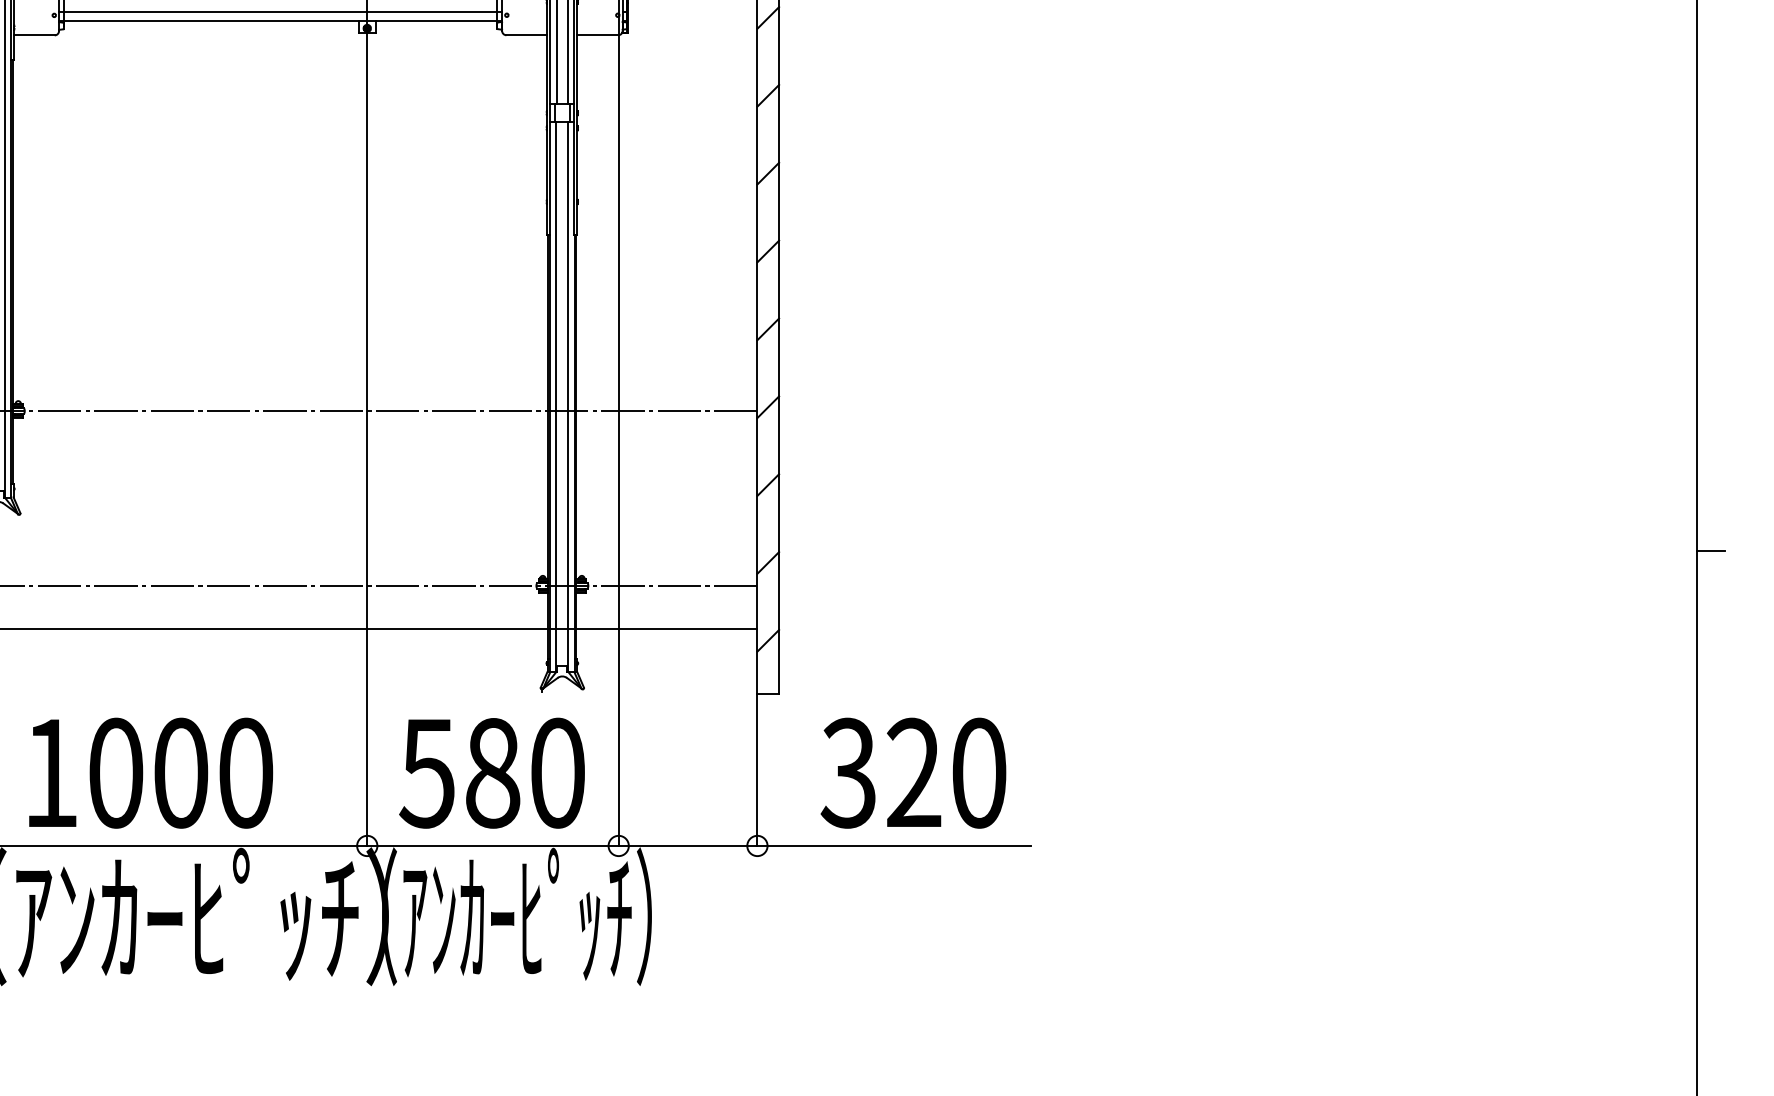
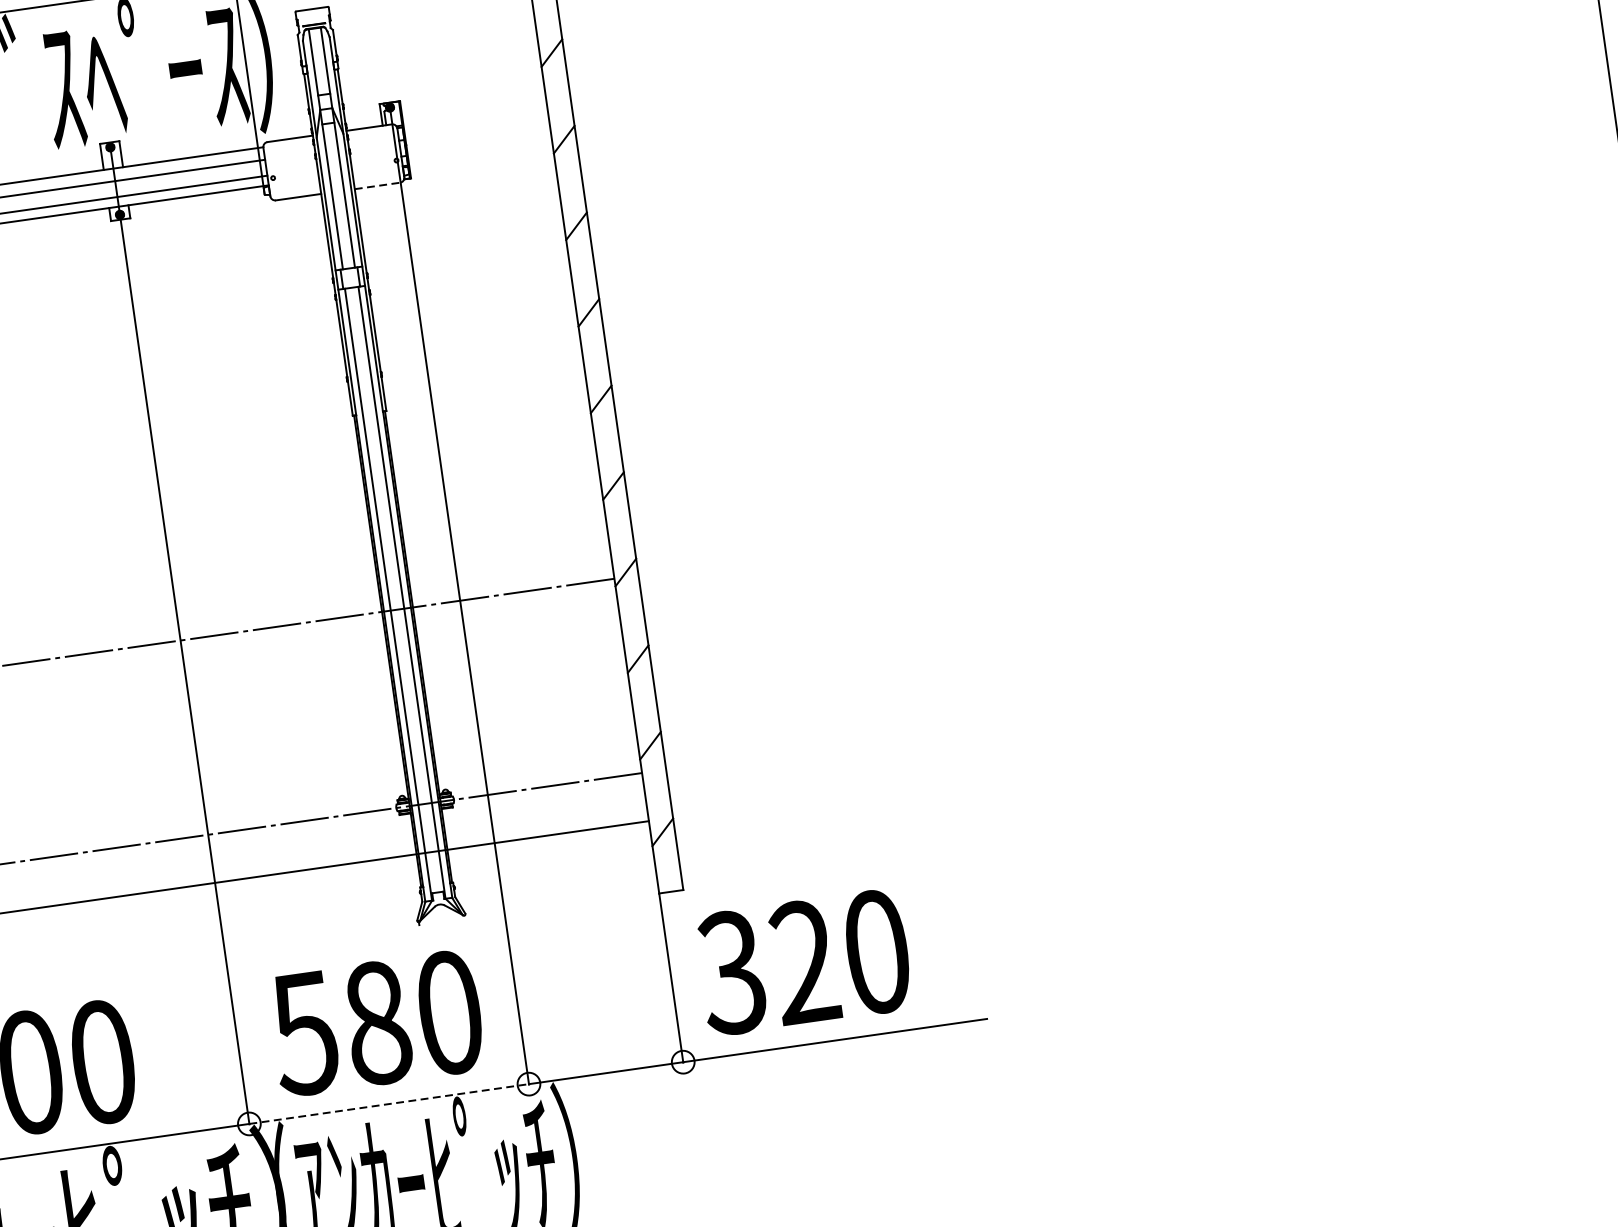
line: (598, 35) -> (378, 186), solid -> dashed
text: (913, 772) -> (804, 961), moved
line: (492, 845) -> (388, 1103), solid -> dashed

